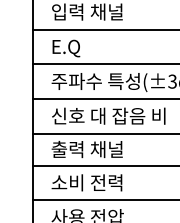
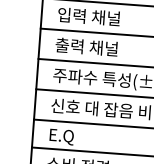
text: (86, 47) -> (86, 47), E.Q -> 출력 채널
text: (86, 150) -> (79, 137), 출력 채널 -> E.Q

